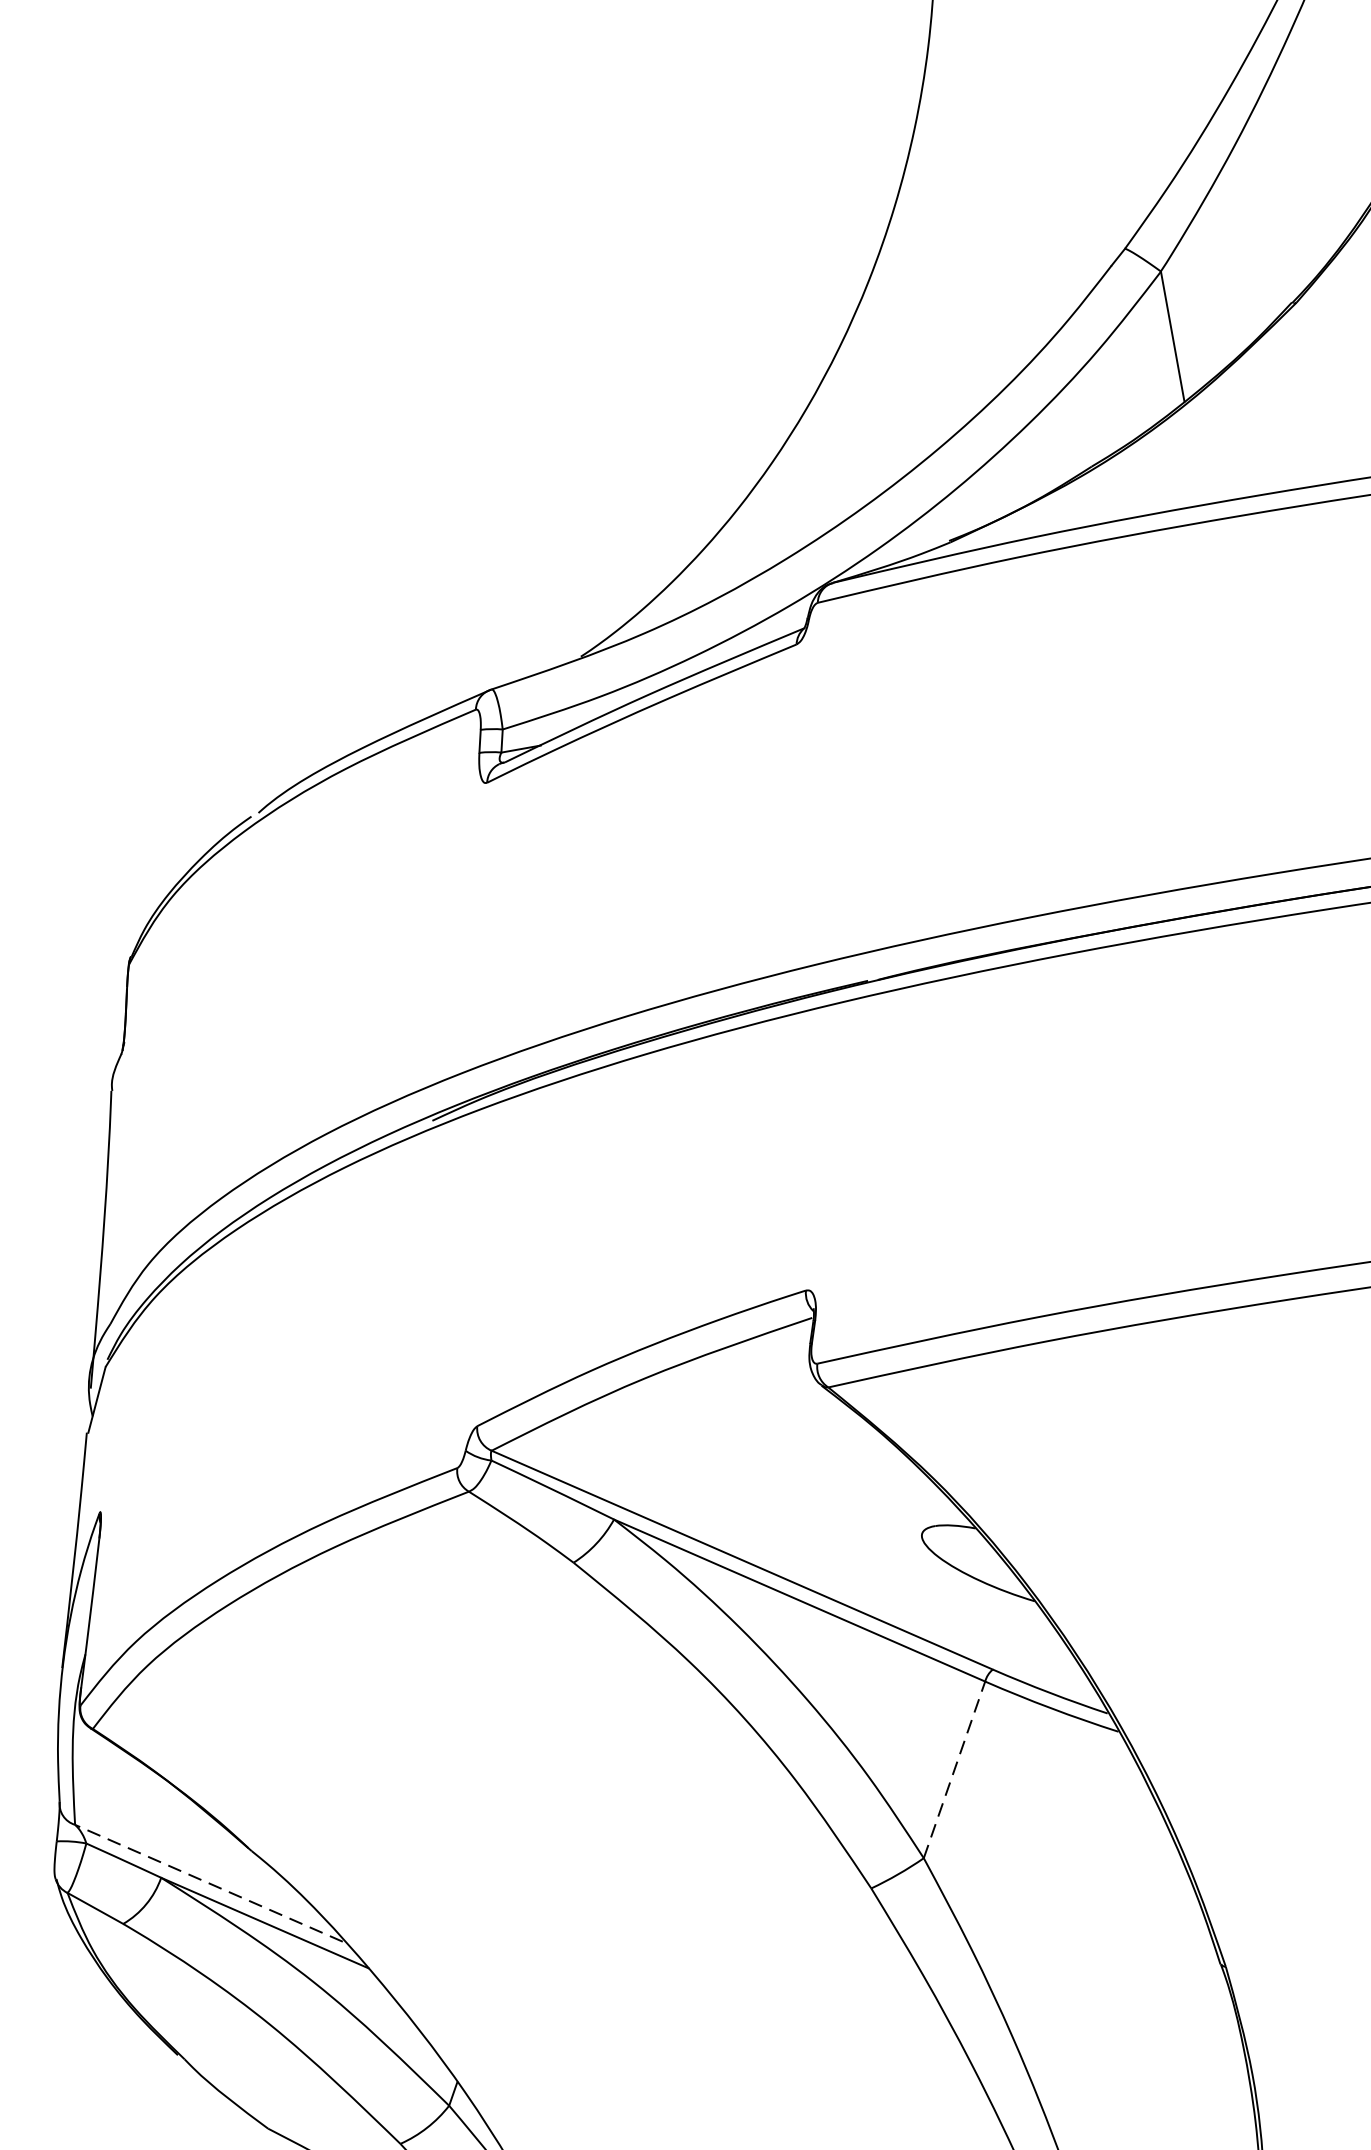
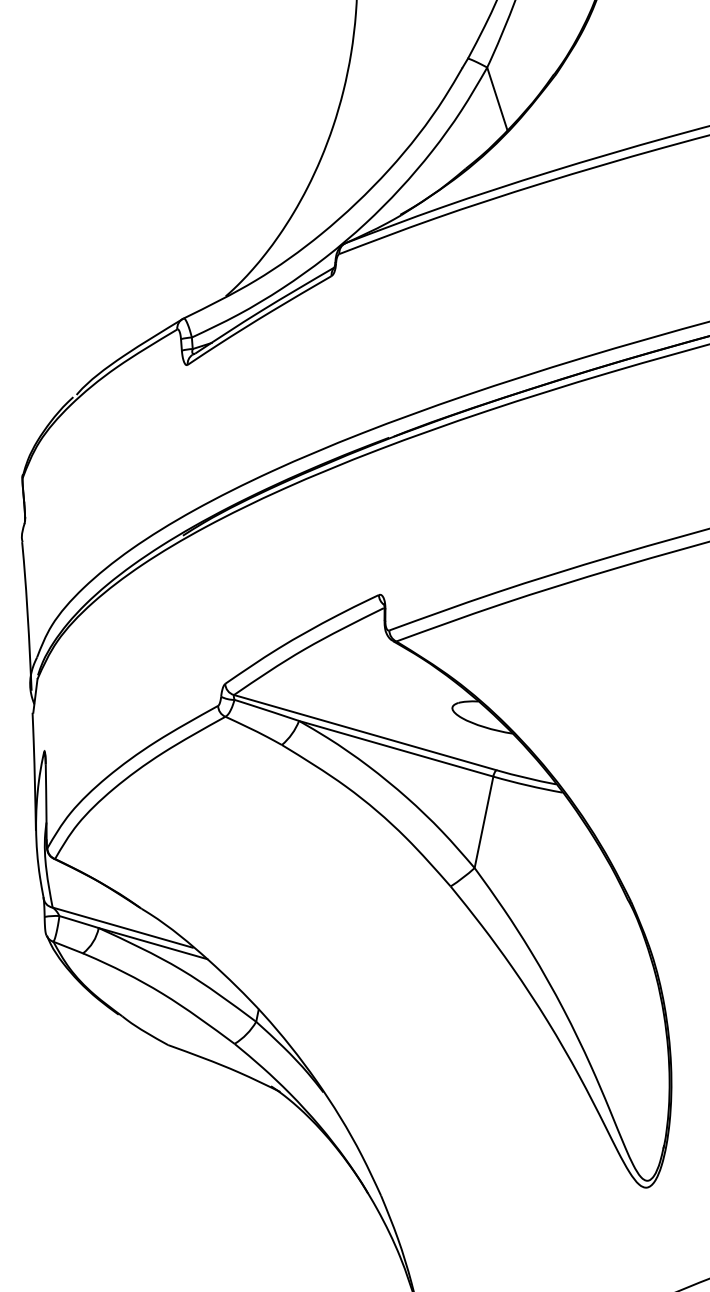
line: (955, 1770) -> (484, 822), dashed -> solid
line: (208, 1882) -> (122, 927), dashed -> solid

